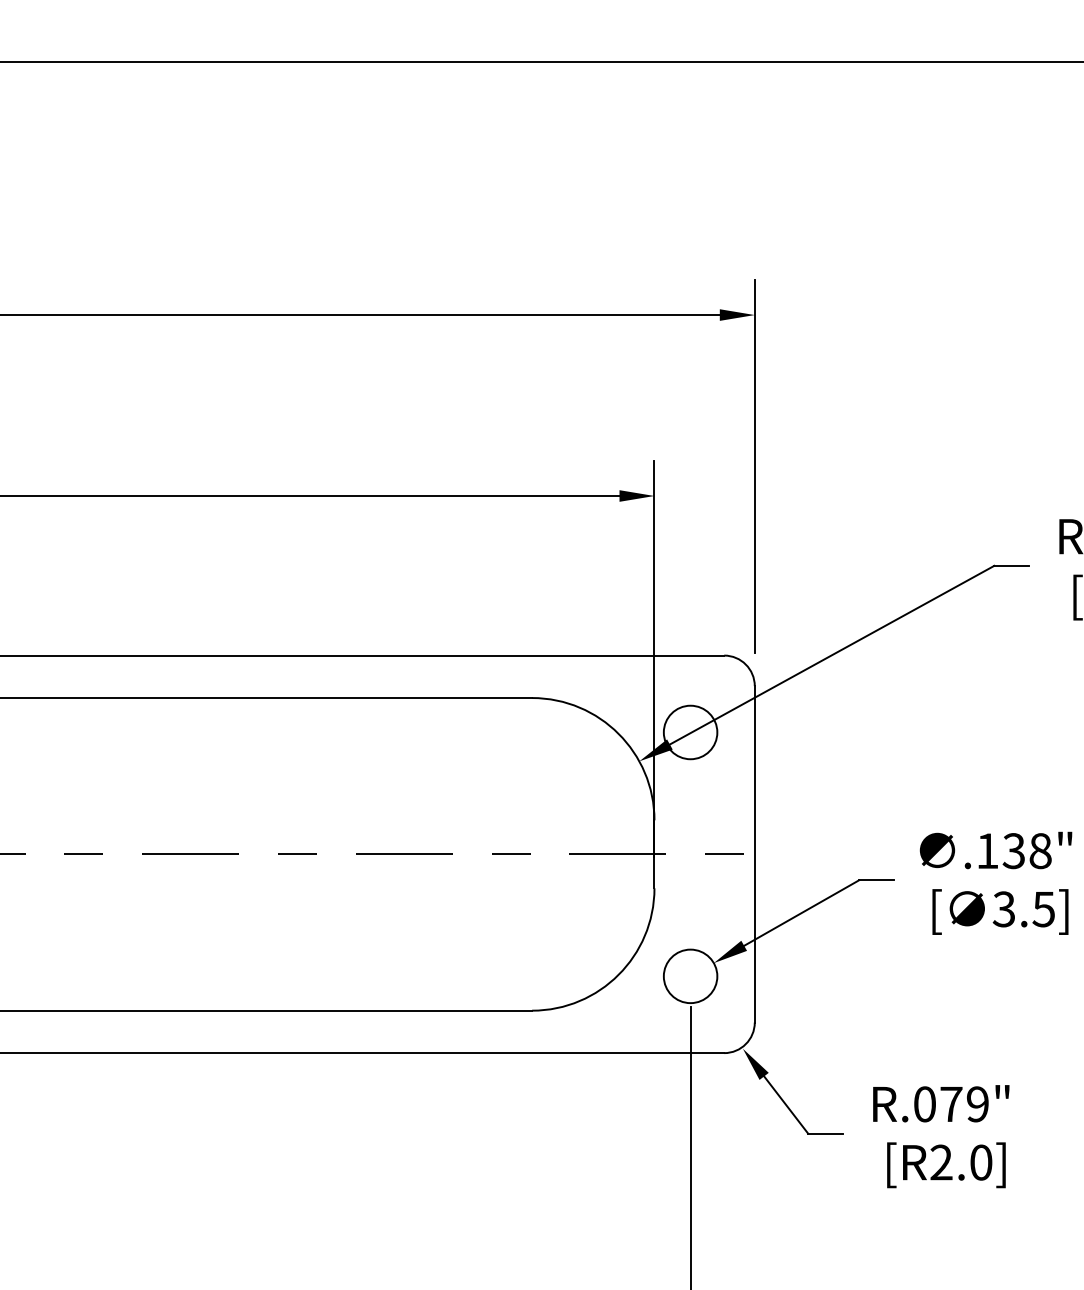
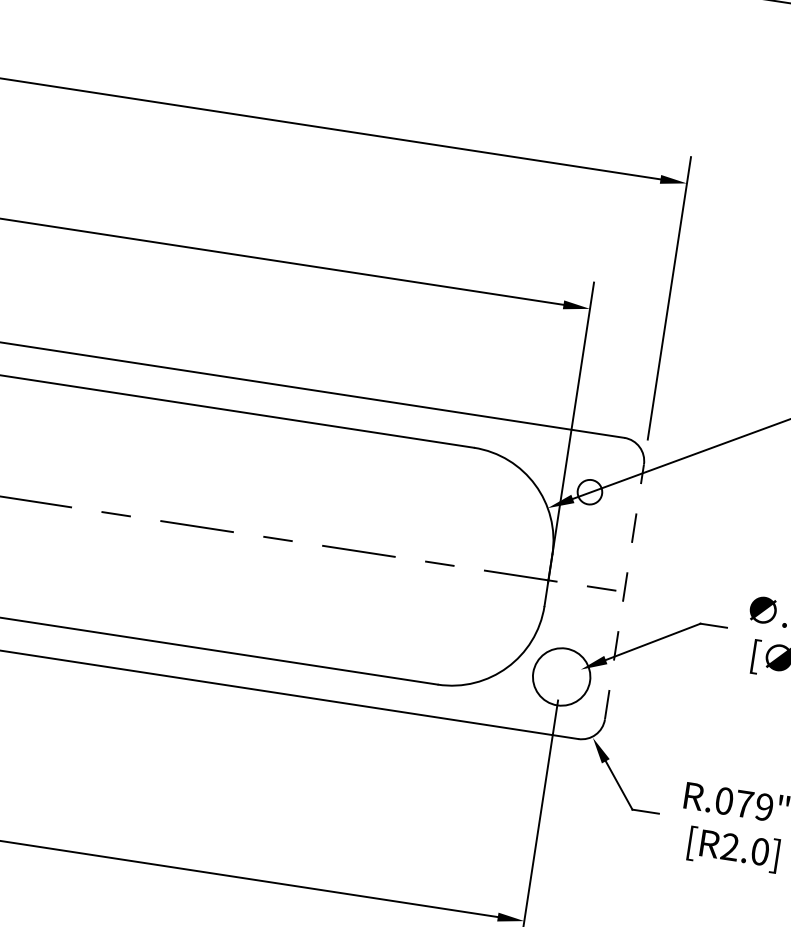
circle: (690, 732) -> (589, 492), size x0.6
line: (754, 853) -> (624, 591), solid -> dashed
circle: (690, 976) -> (561, 677), size x1.4

